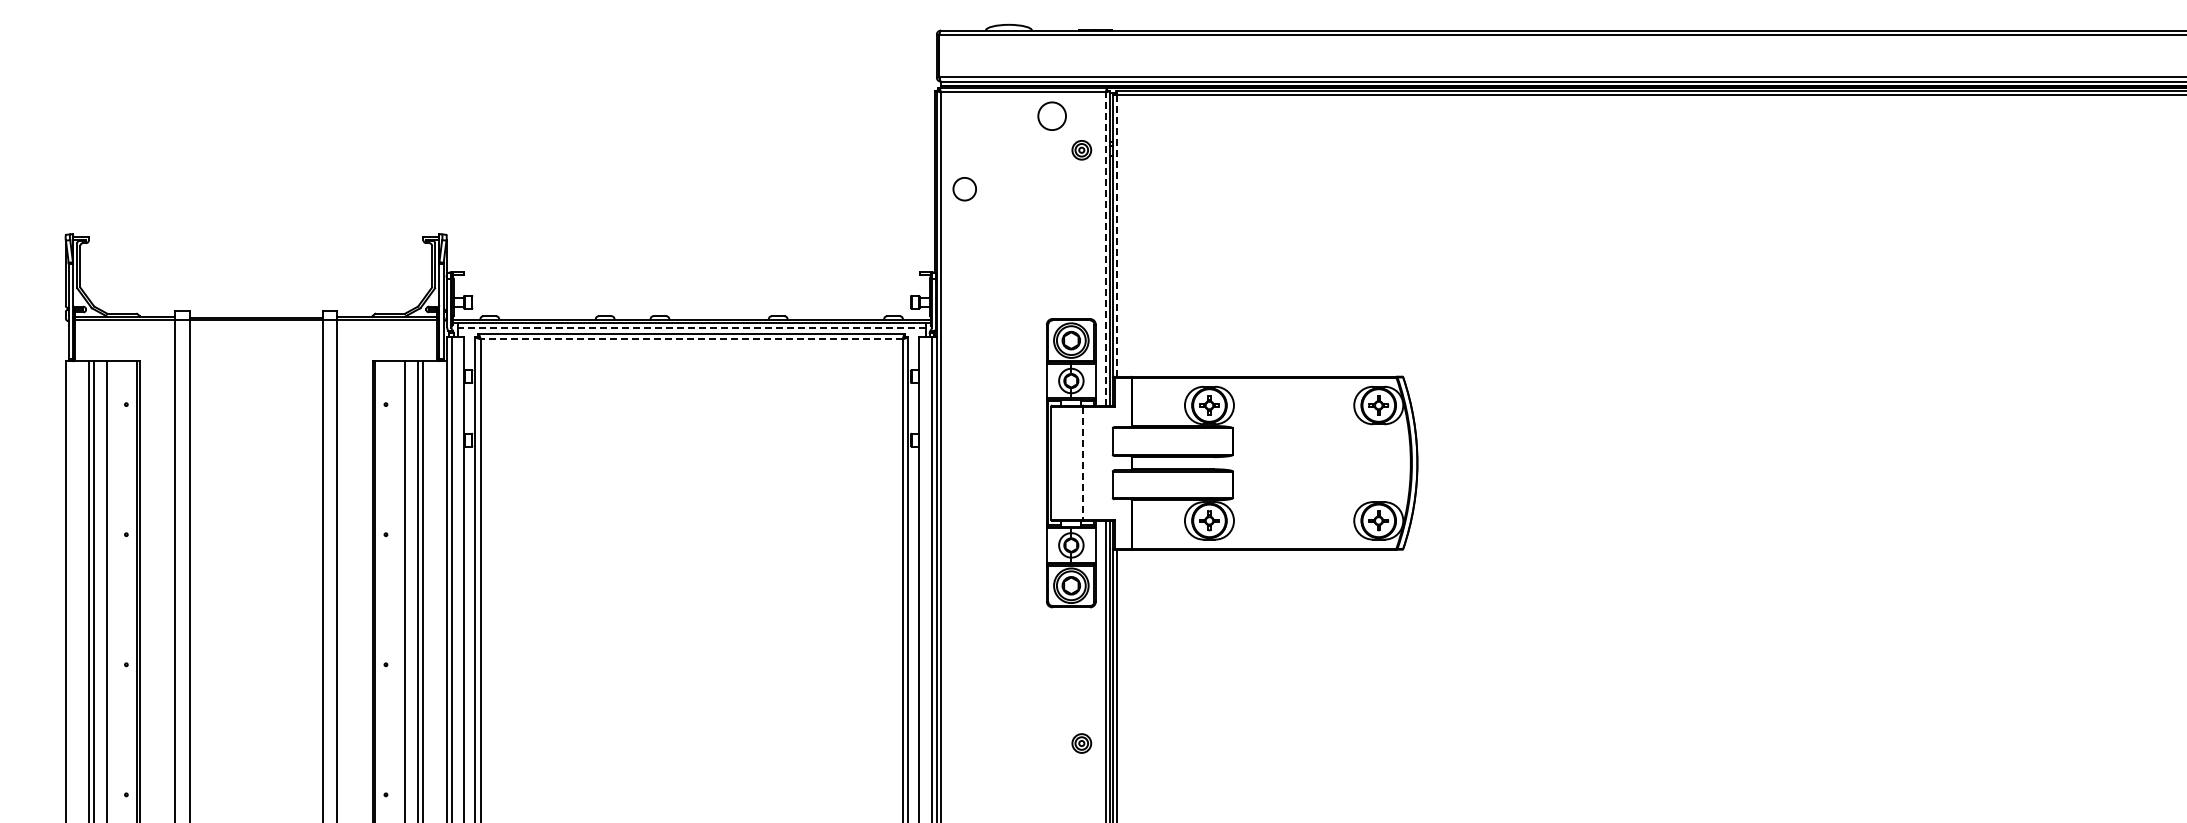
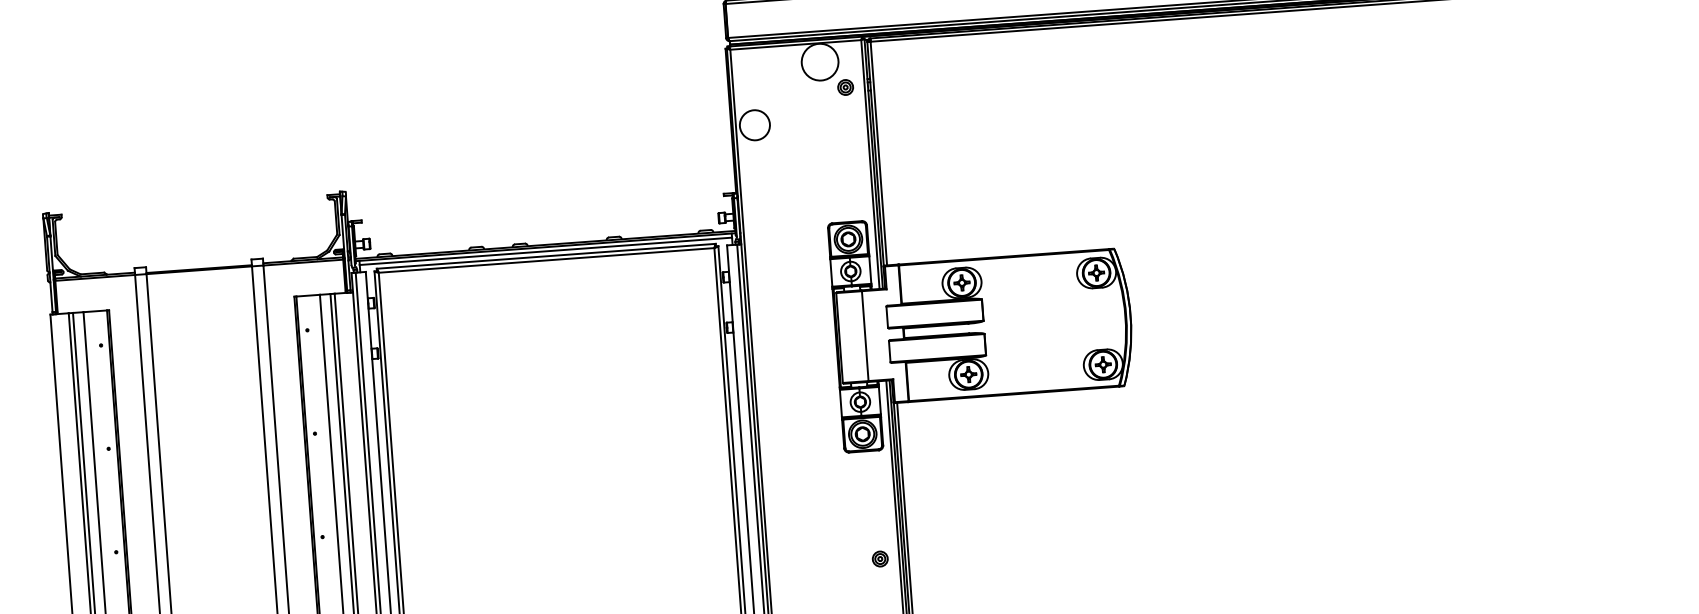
circle: (1052, 116) -> (820, 62), size x1.67
circle: (964, 189) -> (754, 125), size x1.67
line: (1117, 236) -> (879, 153), dashed -> solid
line: (1105, 248) -> (870, 164), dashed -> solid
line: (691, 327) -> (545, 251), dashed -> solid
line: (691, 339) -> (546, 260), dashed -> solid
line: (1083, 463) -> (865, 336), dashed -> solid

